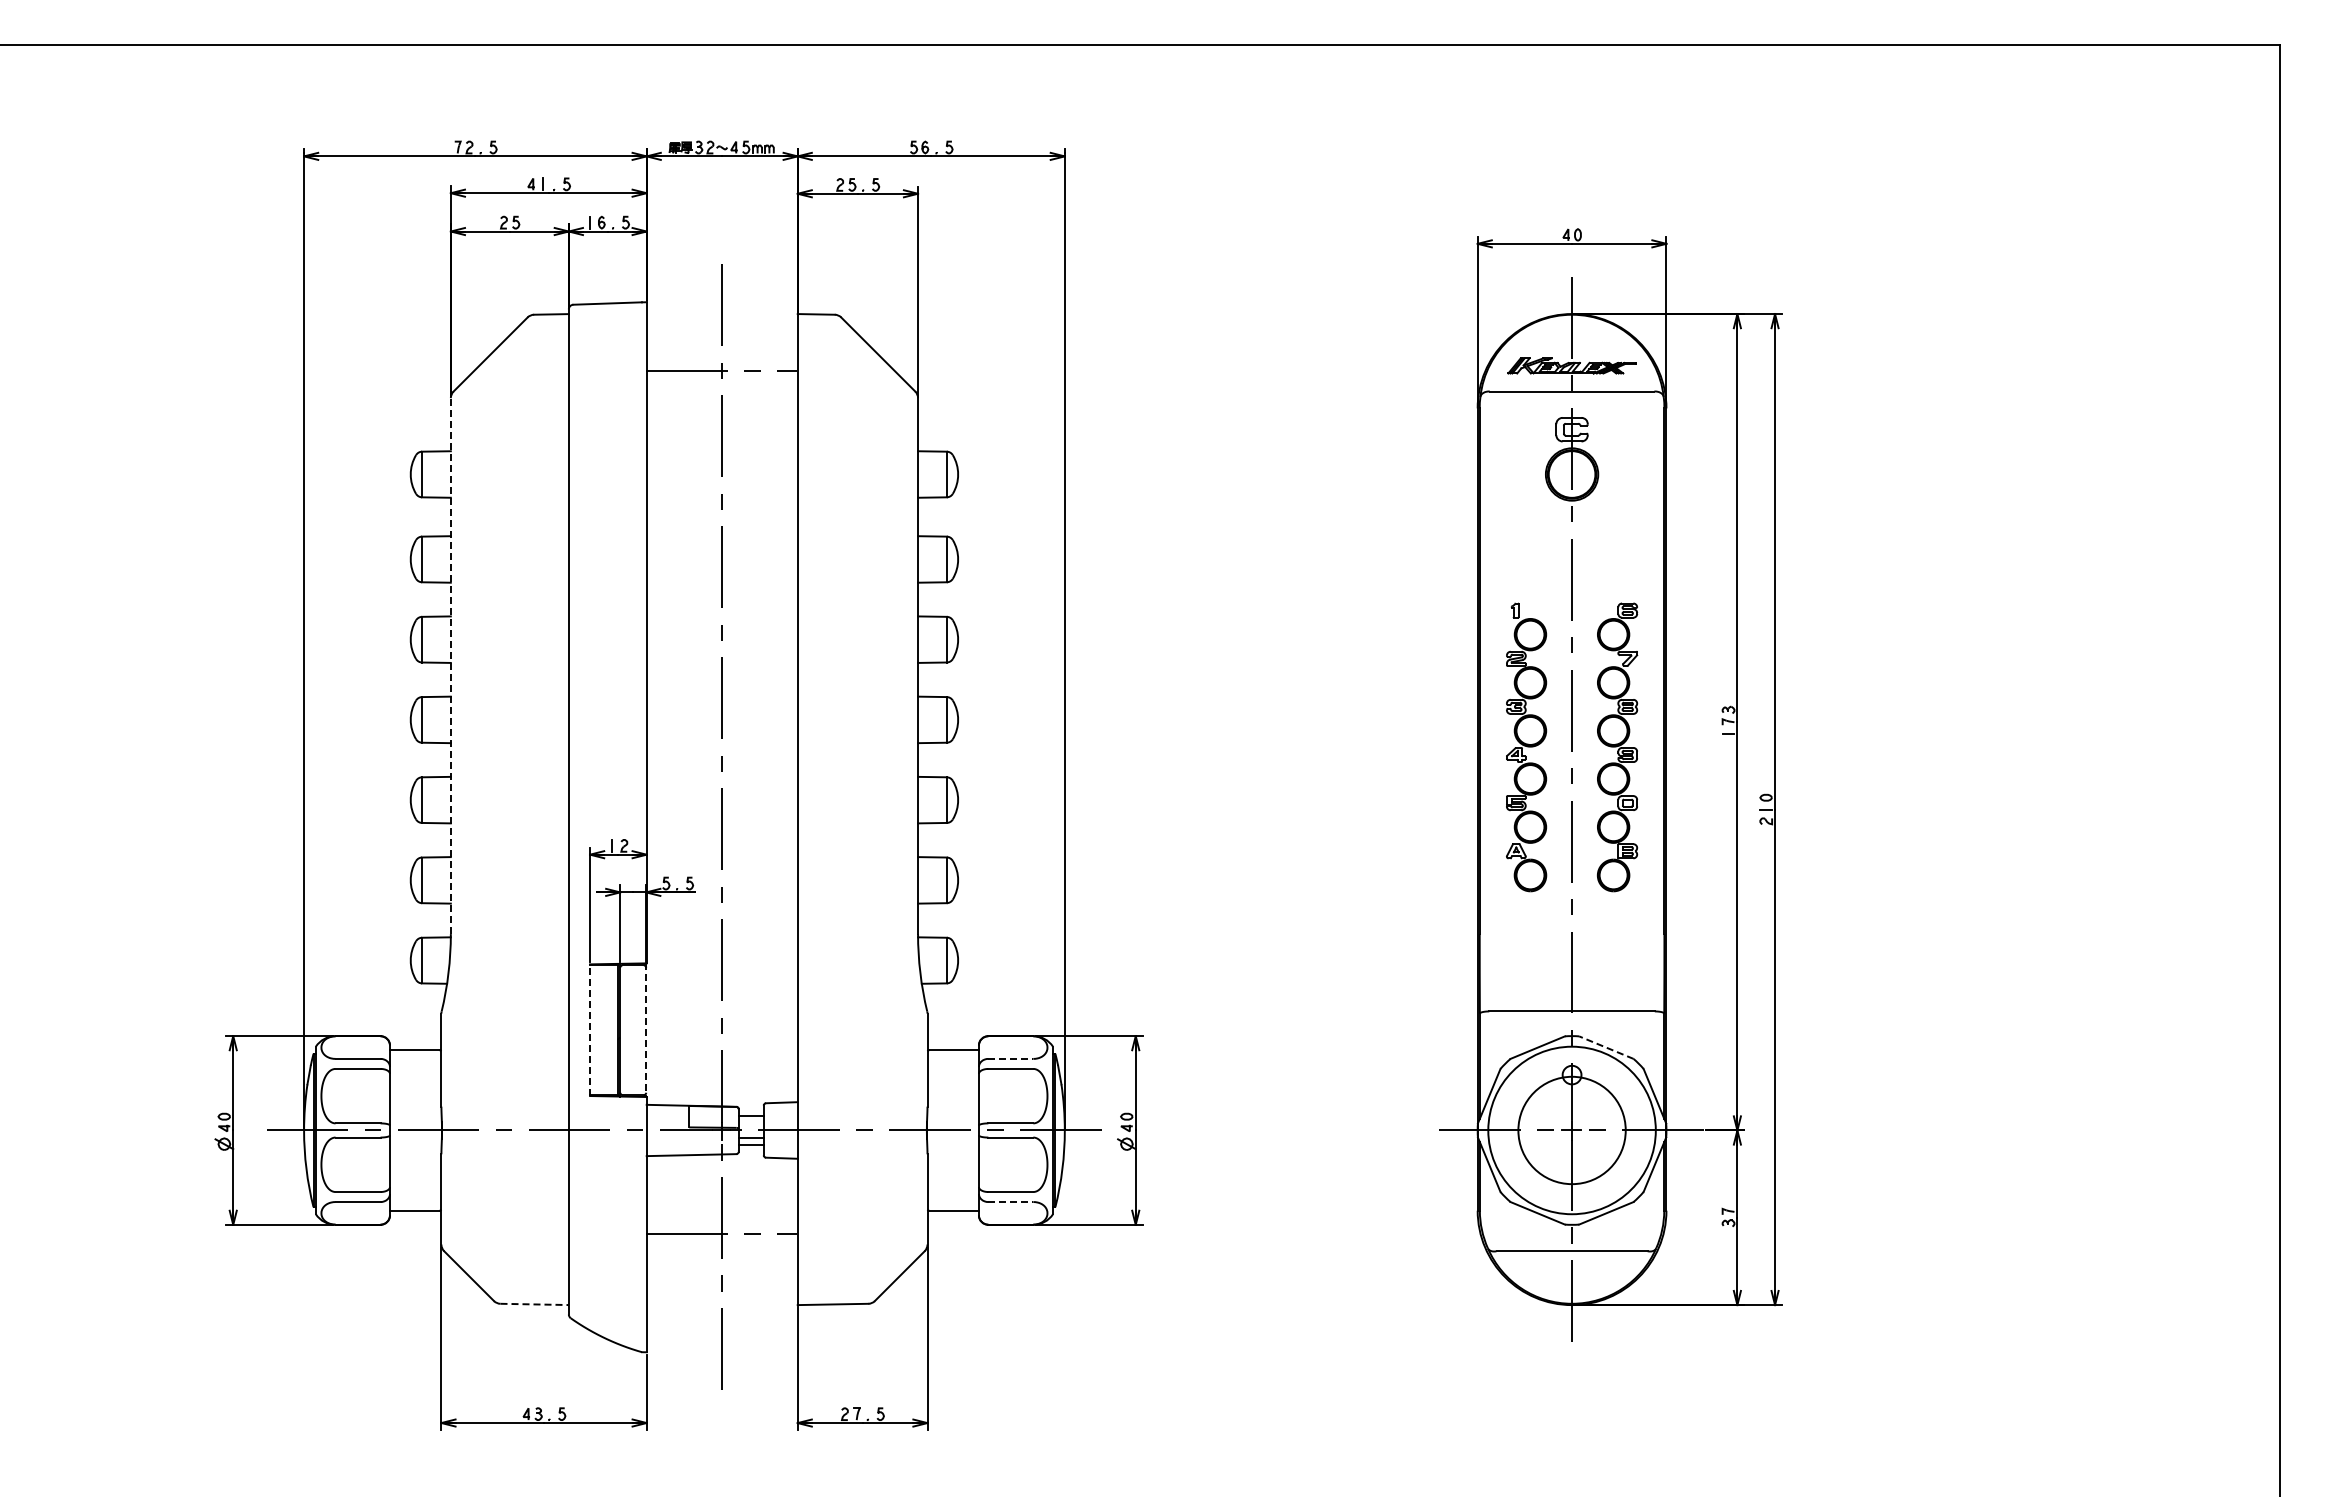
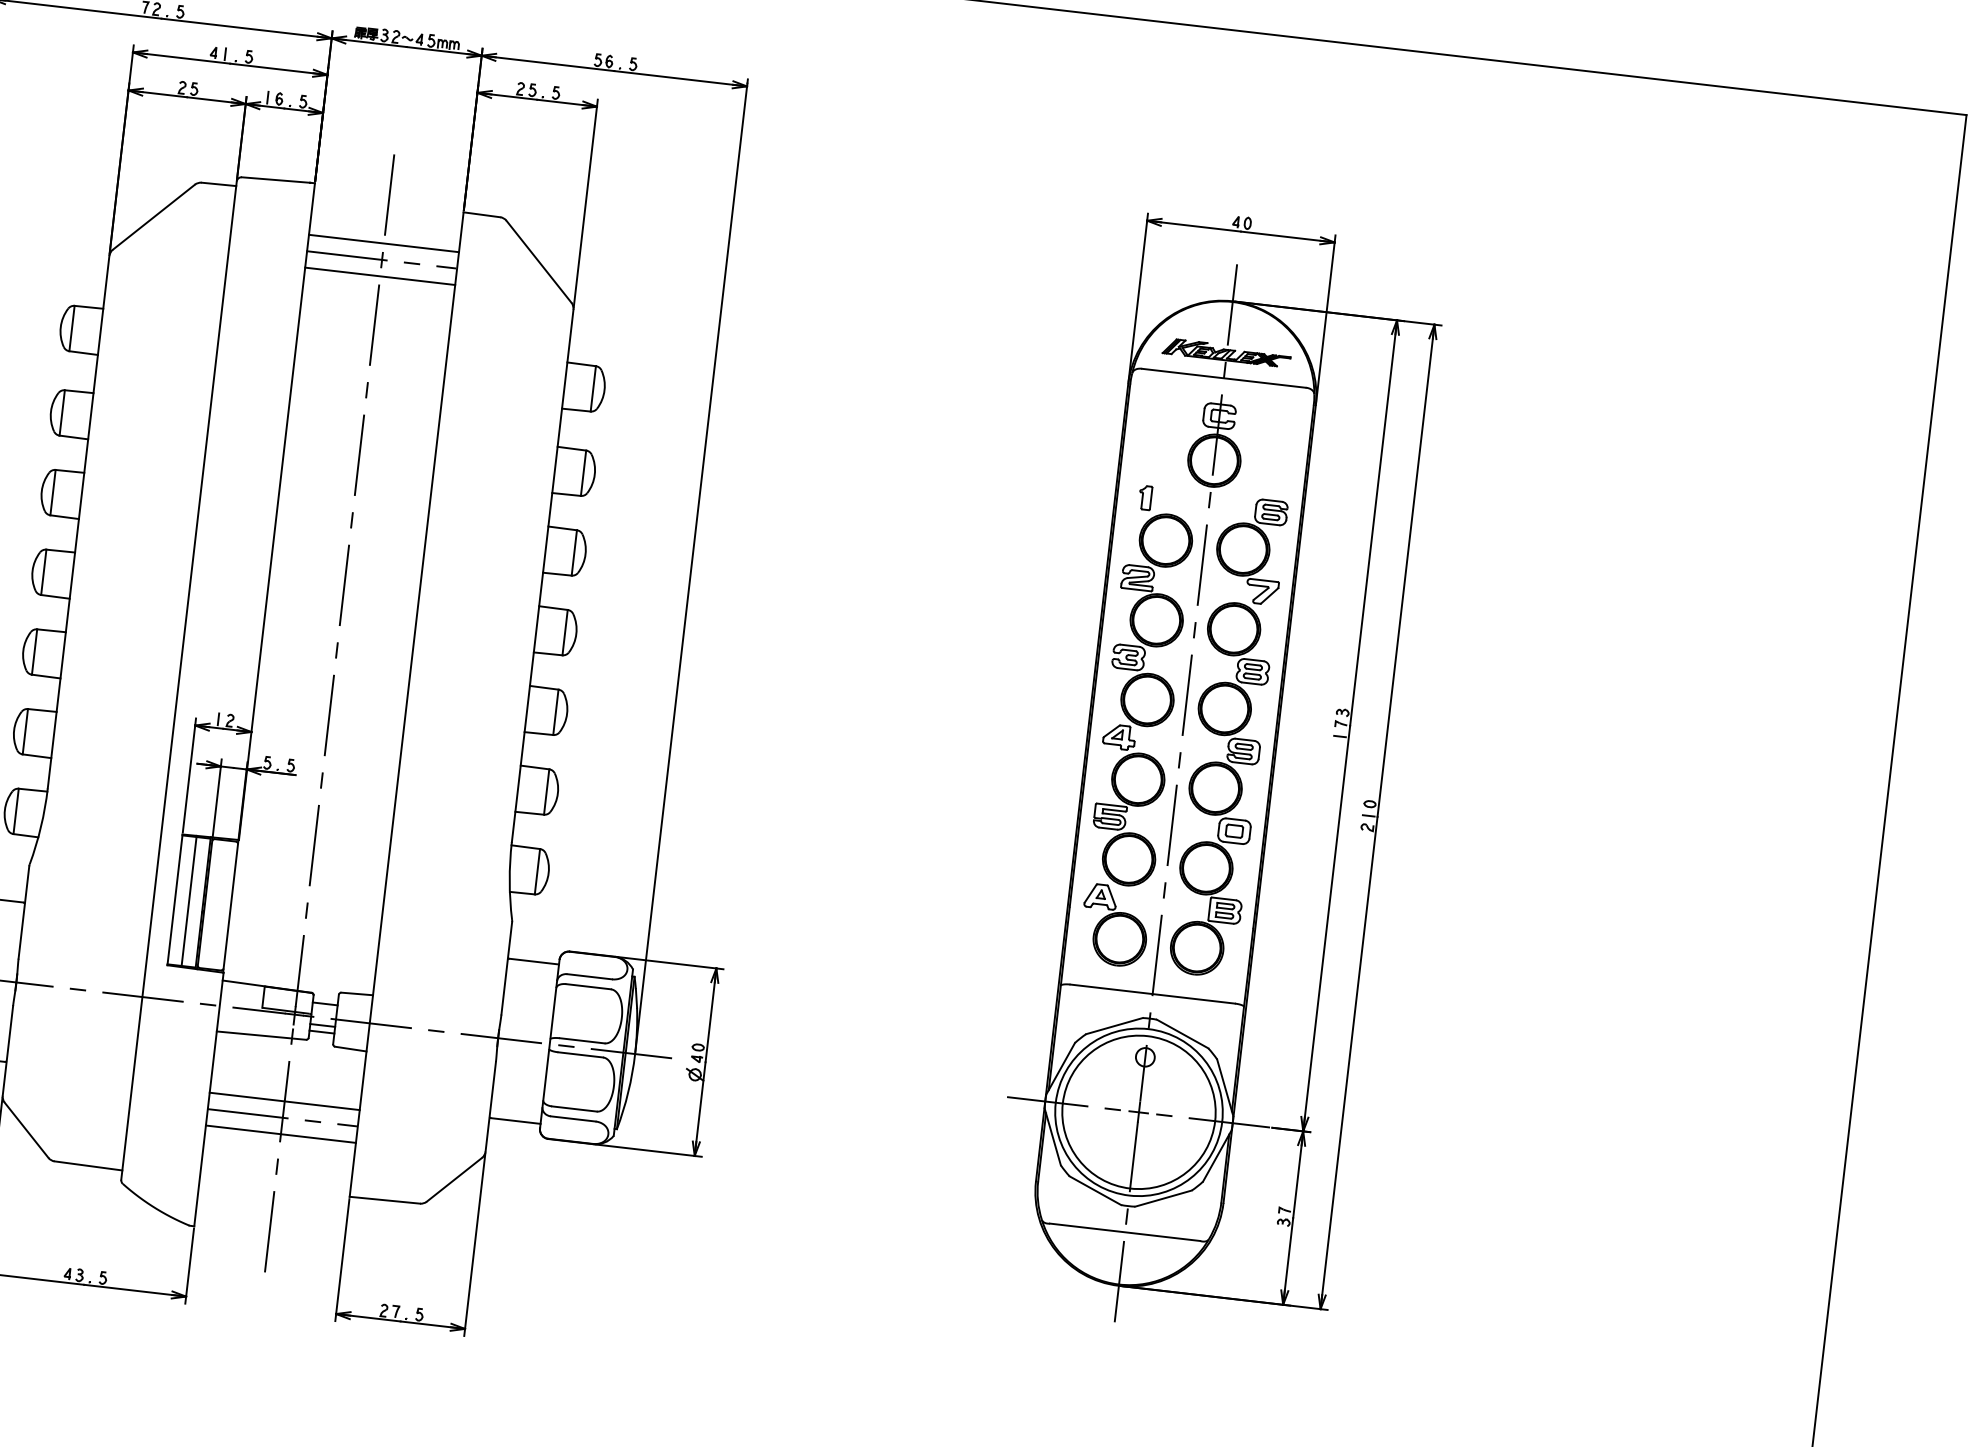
line: (721, 354) -> (383, 243), added
line: (721, 387) -> (379, 276), added
line: (450, 666) -> (78, 522), dashed -> solid
part: (1526, 747) -> (1137, 726), size x1.67
part: (1617, 747) -> (1228, 737), size x1.67
line: (604, 1029) -> (189, 900), added
line: (590, 1030) -> (175, 900), dashed -> solid
line: (646, 1030) -> (231, 906), dashed -> solid
line: (1605, 1047) -> (1181, 1033), dashed -> solid
line: (1011, 1058) -> (590, 976), dashed -> solid
circle: (1571, 1130) -> (1138, 1112), size x1.43
line: (1011, 1202) -> (573, 1119), dashed -> solid
line: (721, 1217) -> (284, 1101), added
line: (721, 1250) -> (280, 1133), added
line: (535, 1304) -> (89, 1166), dashed -> solid

